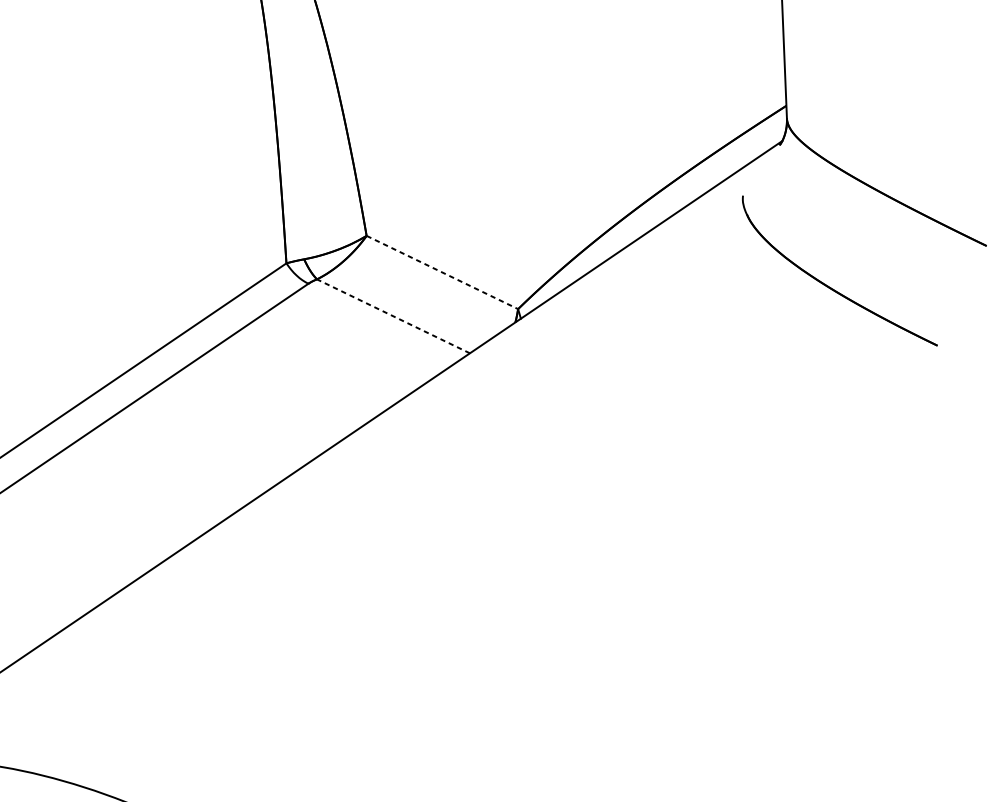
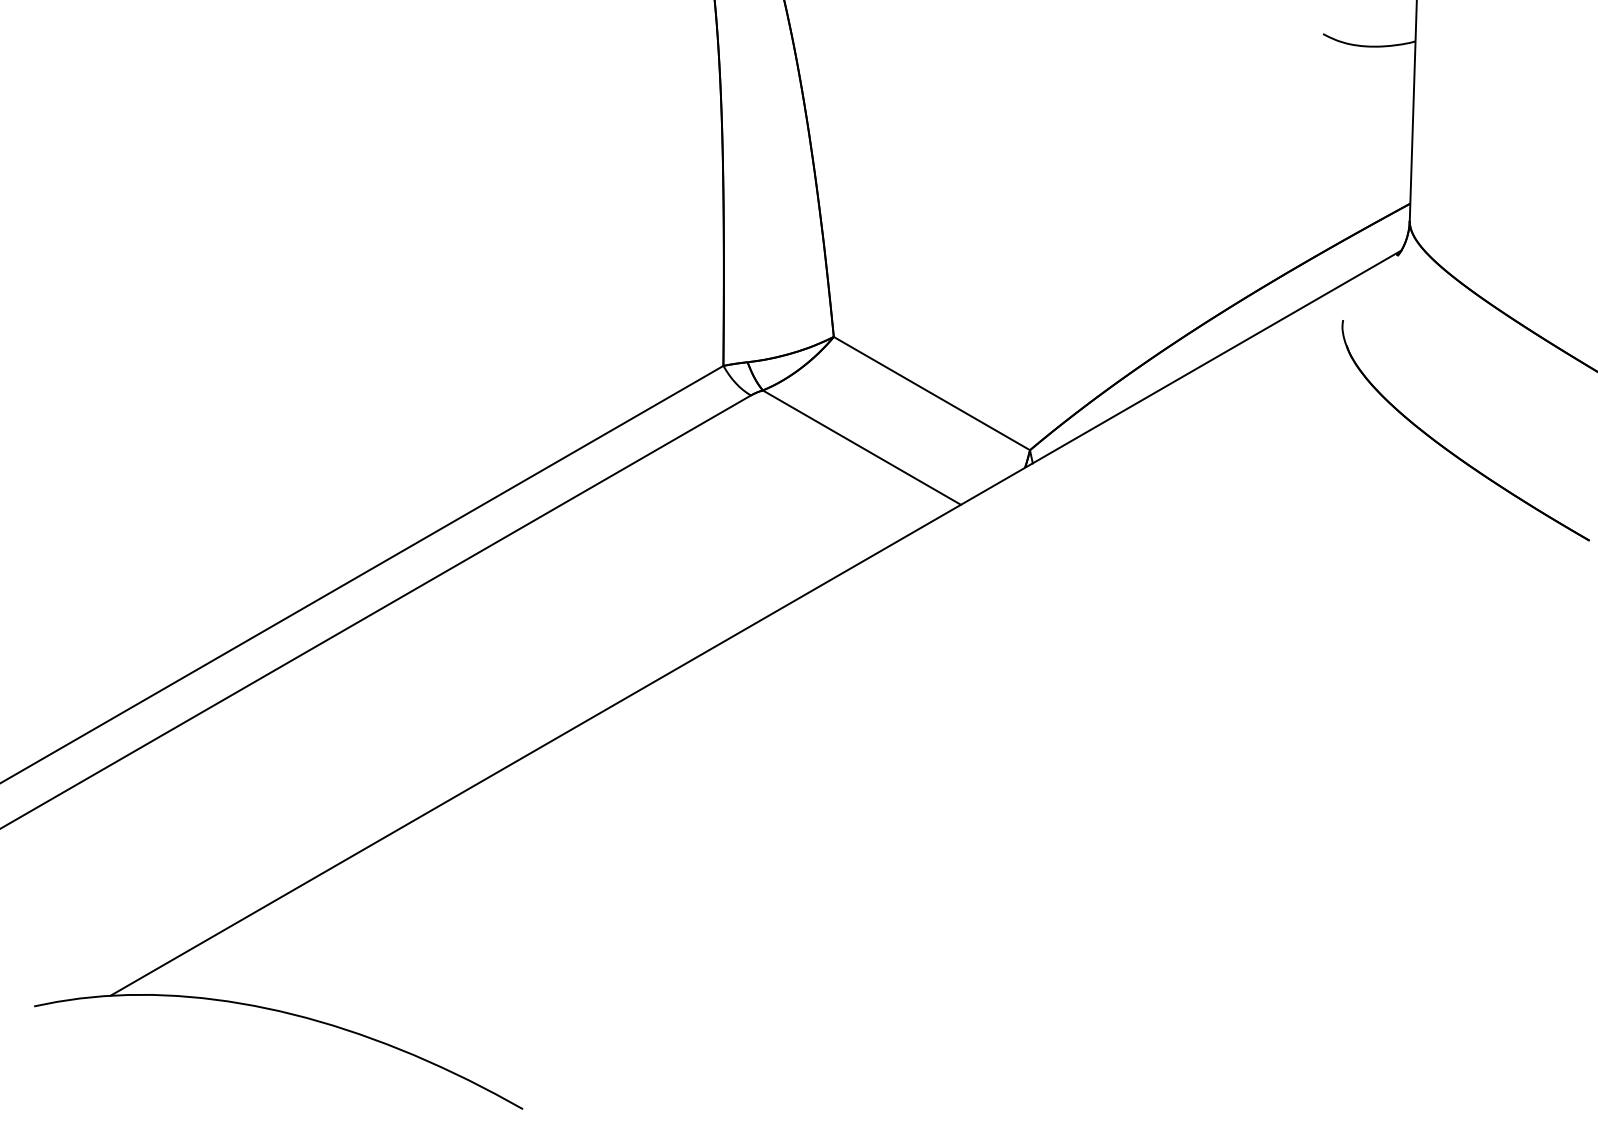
line: (442, 272) -> (932, 393), dashed -> solid
line: (393, 316) -> (861, 447), dashed -> solid

